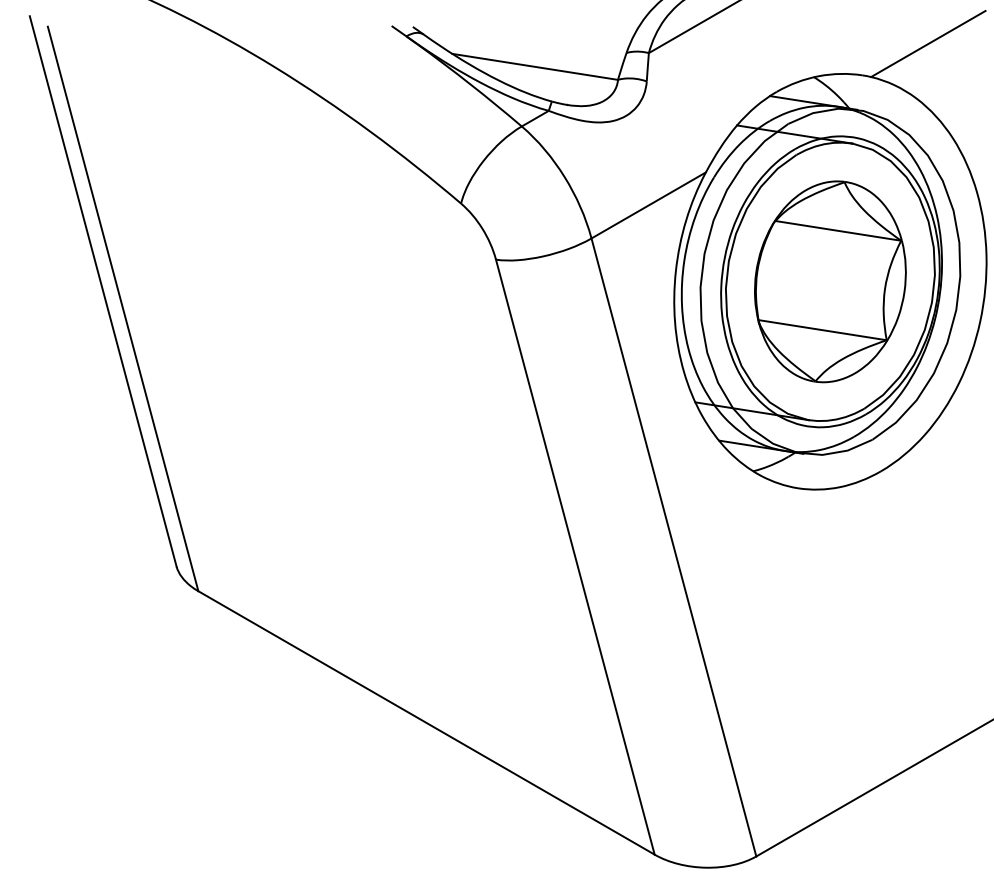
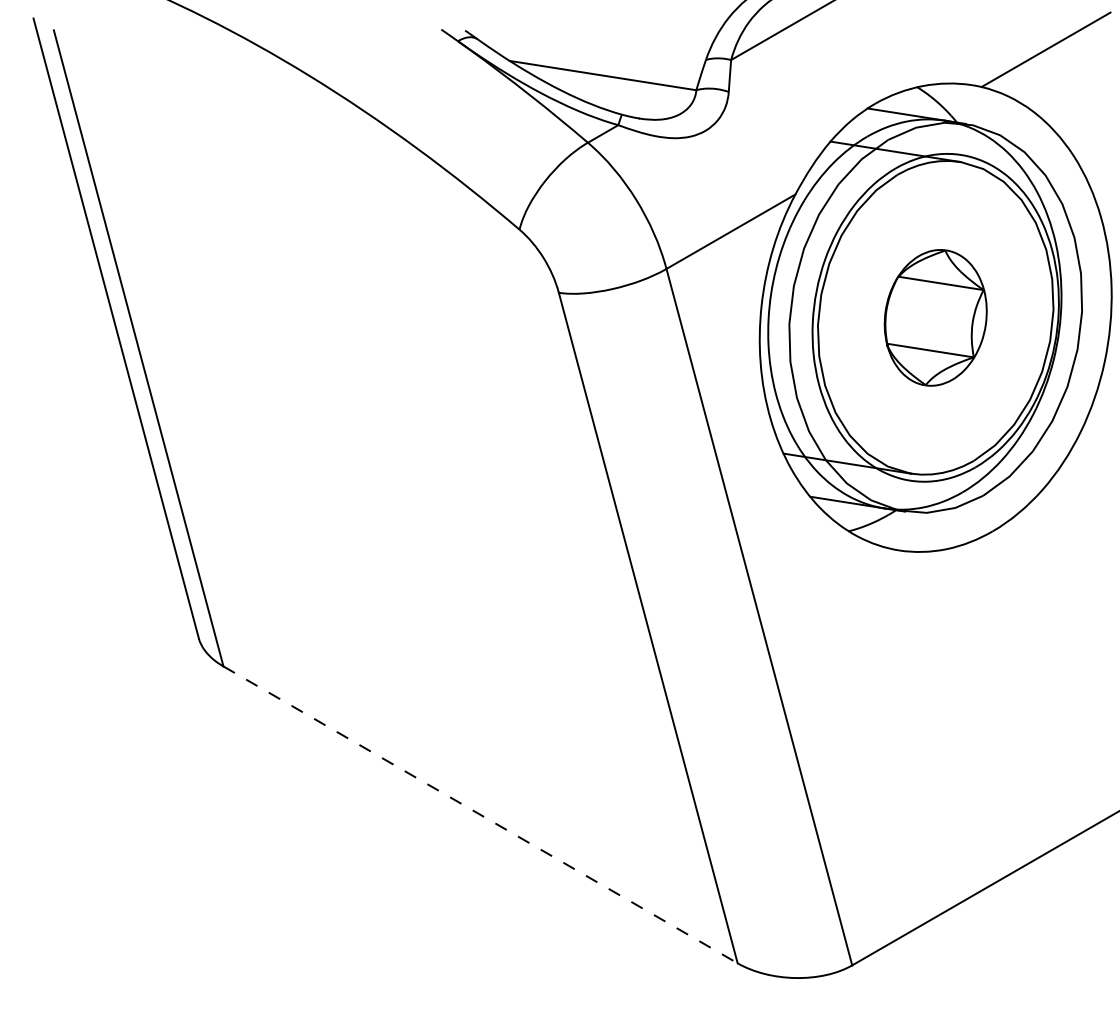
part: (830, 281) -> (935, 317), size x0.6
line: (426, 723) -> (480, 815), solid -> dashed

